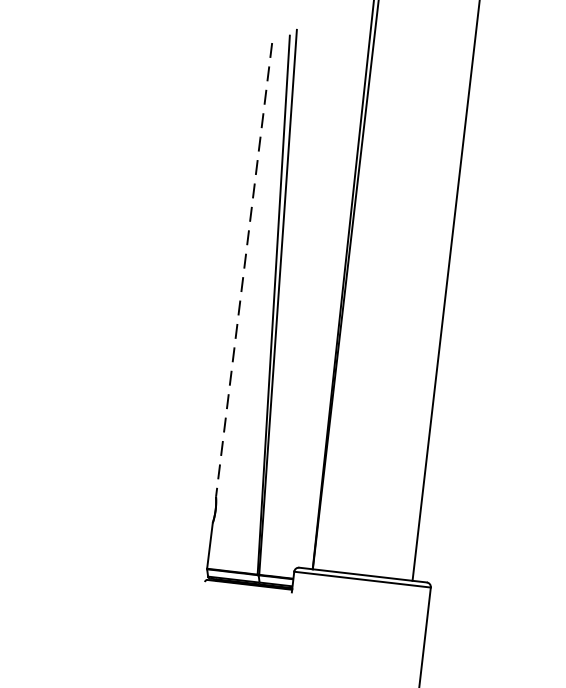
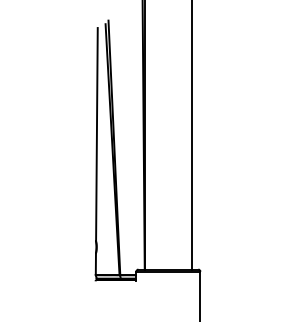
line: (243, 269) -> (96, 134), dashed -> solid

